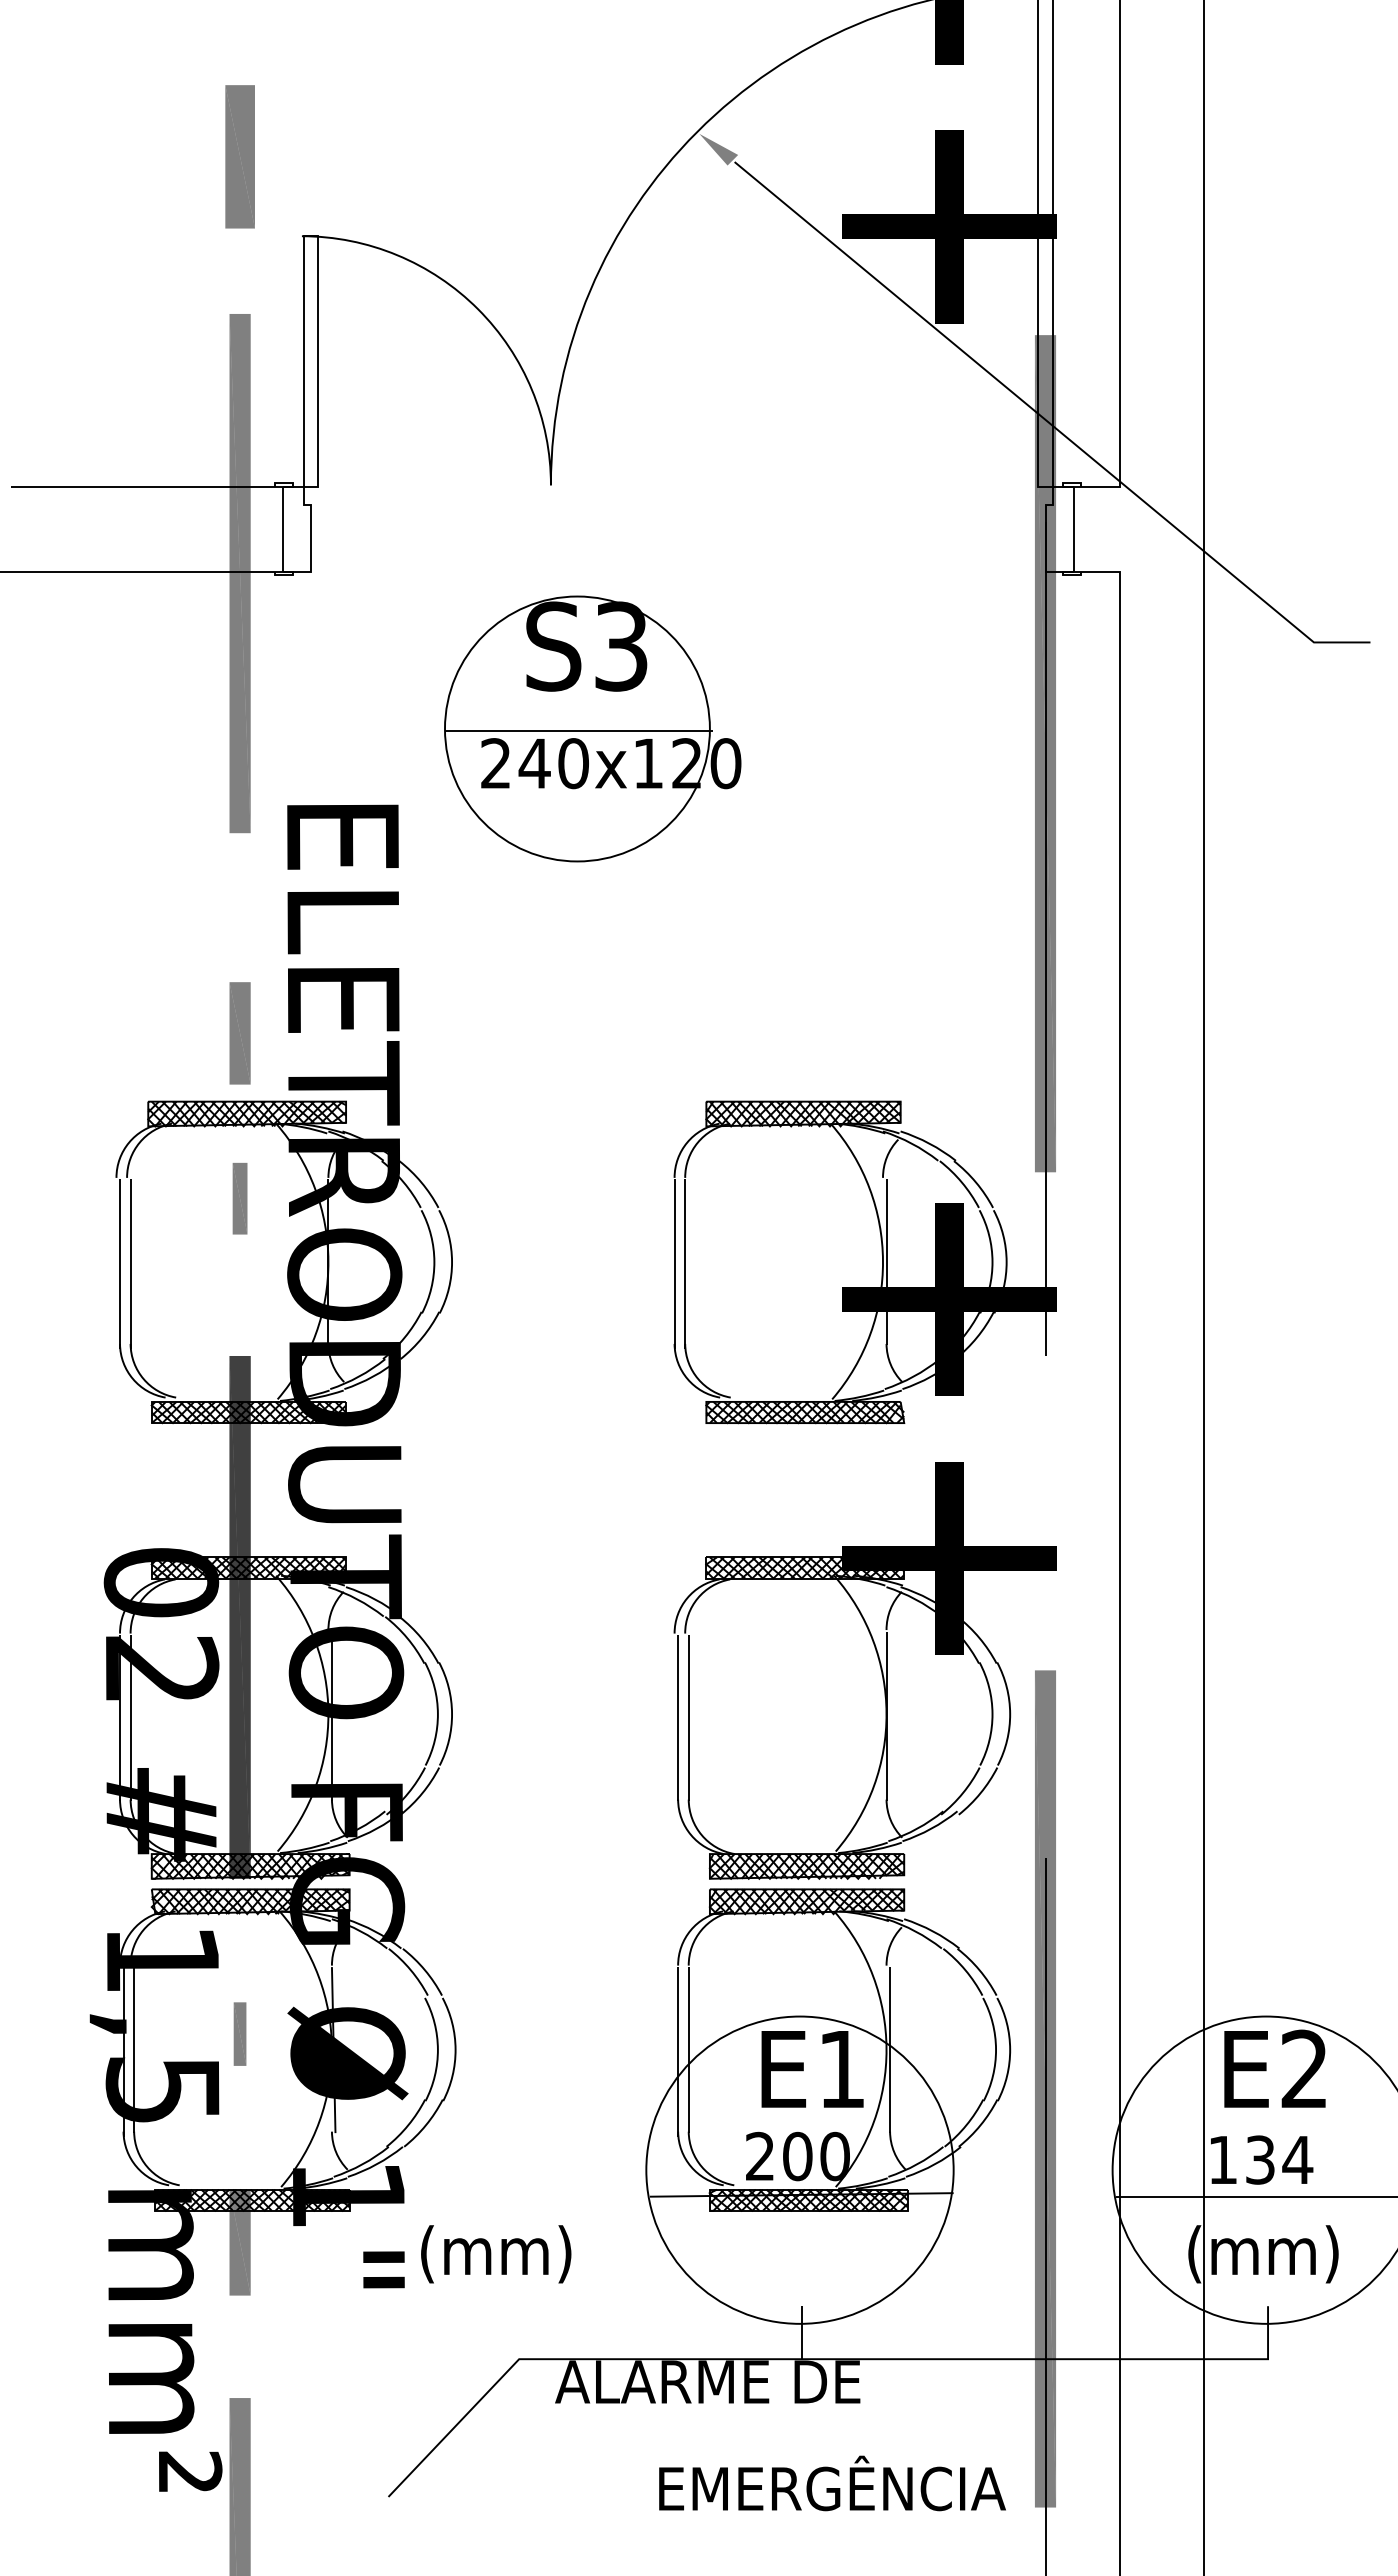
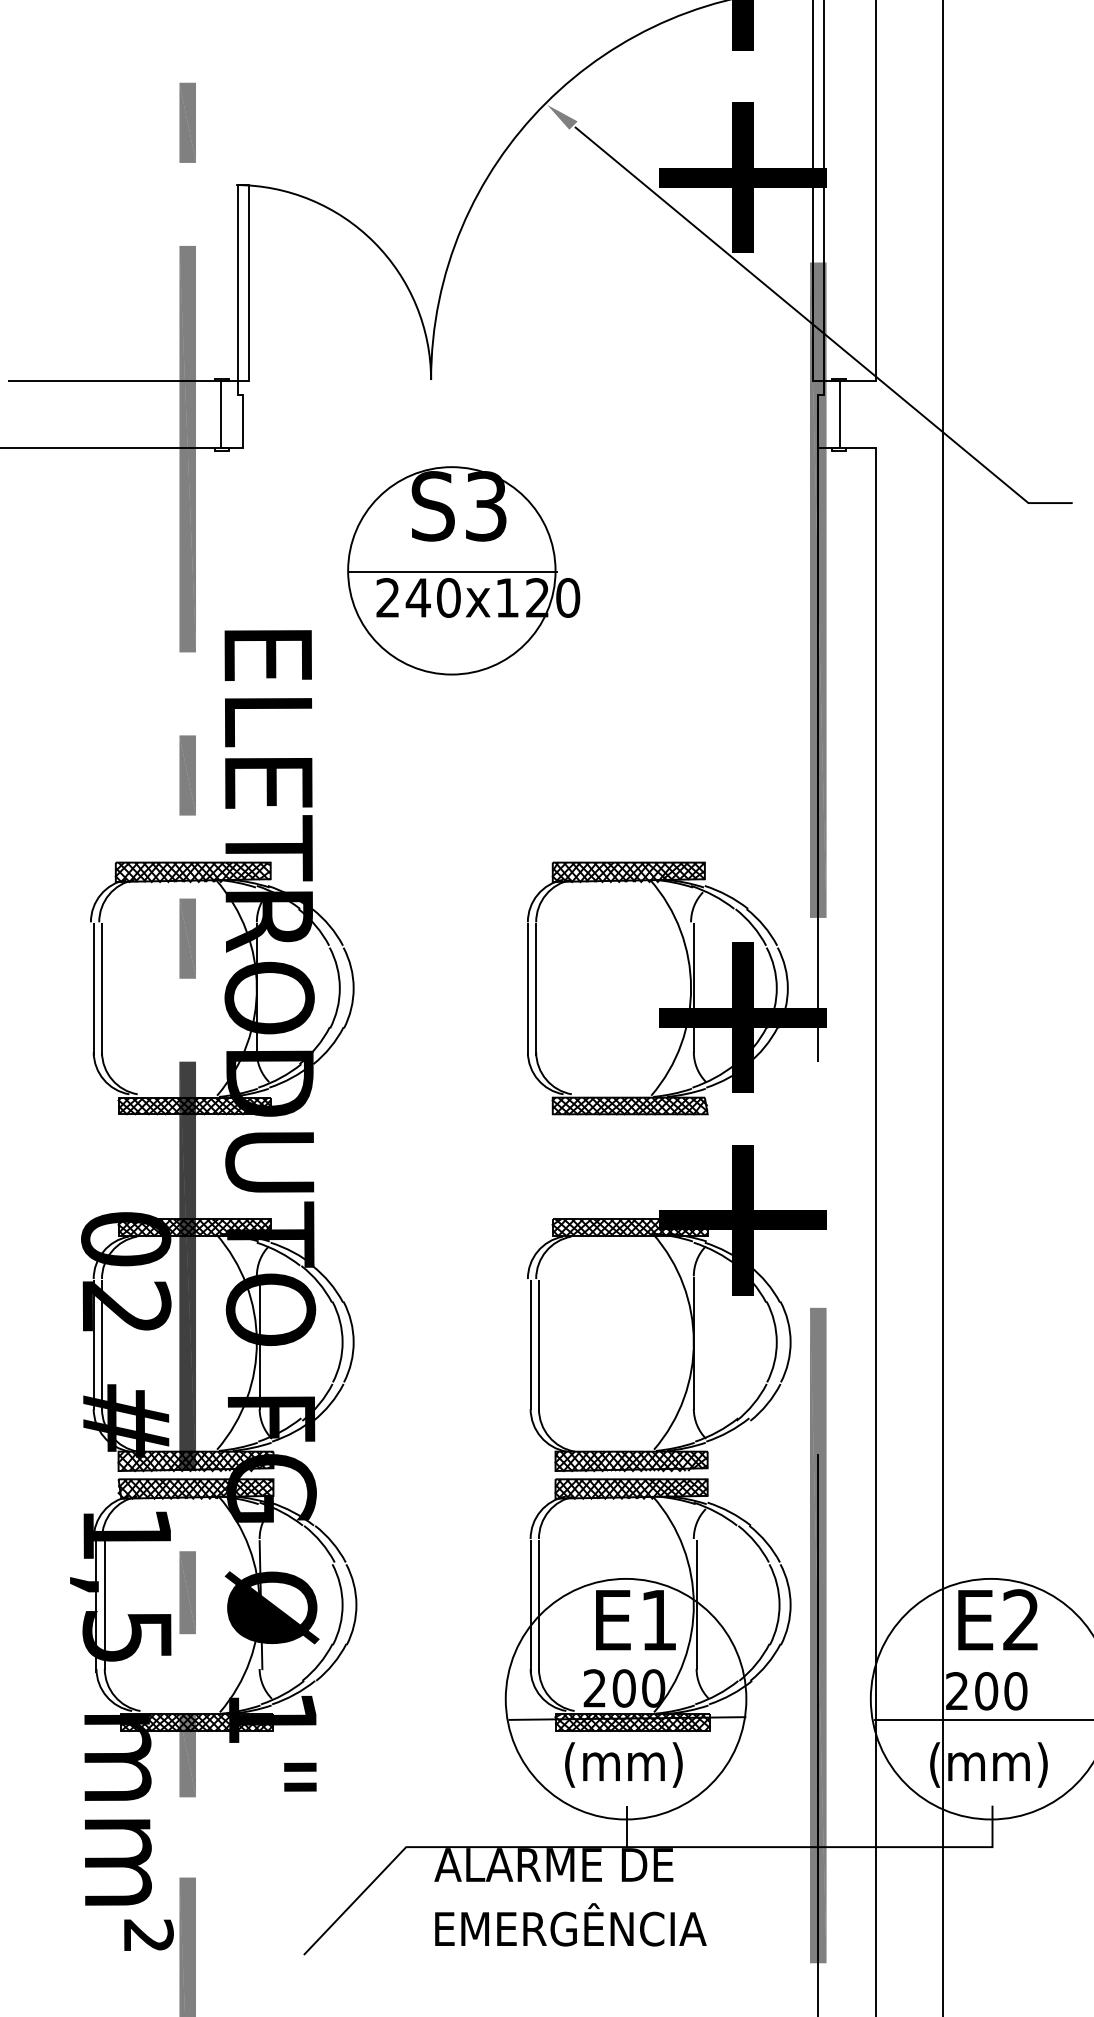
part: (239, 156) -> (187, 122), size x0.71
part: (239, 1033) -> (187, 775), moved
part: (239, 1198) -> (187, 938), size x1.43
part: (239, 2033) -> (187, 1592), size x1.67
text: (1260, 2159) -> (986, 1690), 134 -> 200
text: (496, 2254) -> (624, 1765), moved
text: (832, 2483) -> (570, 1924), moved

